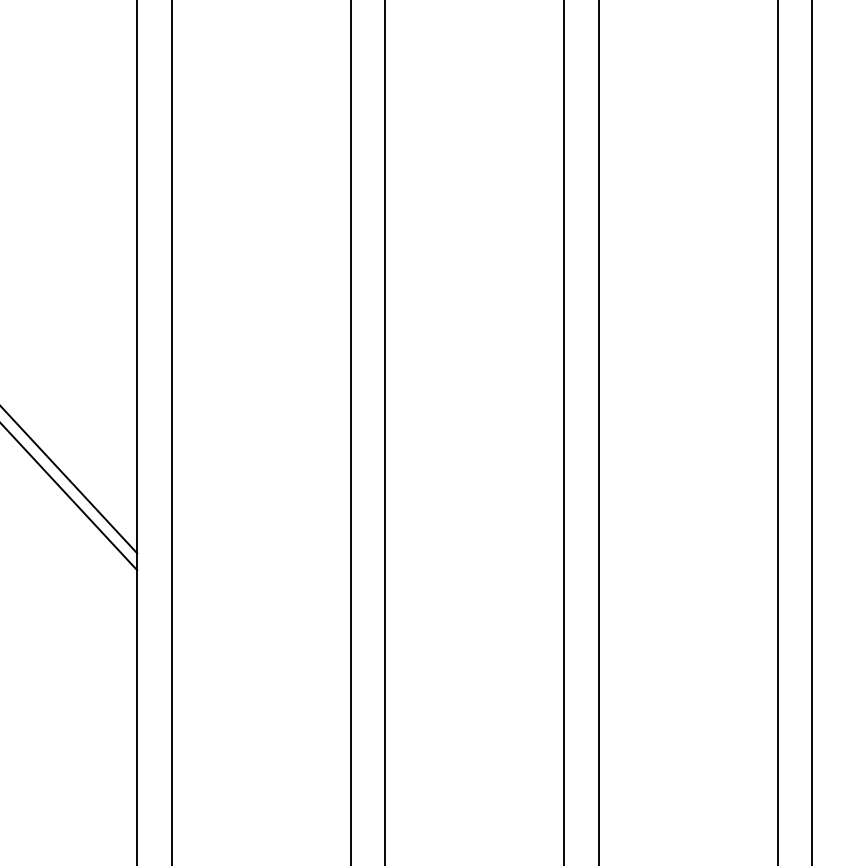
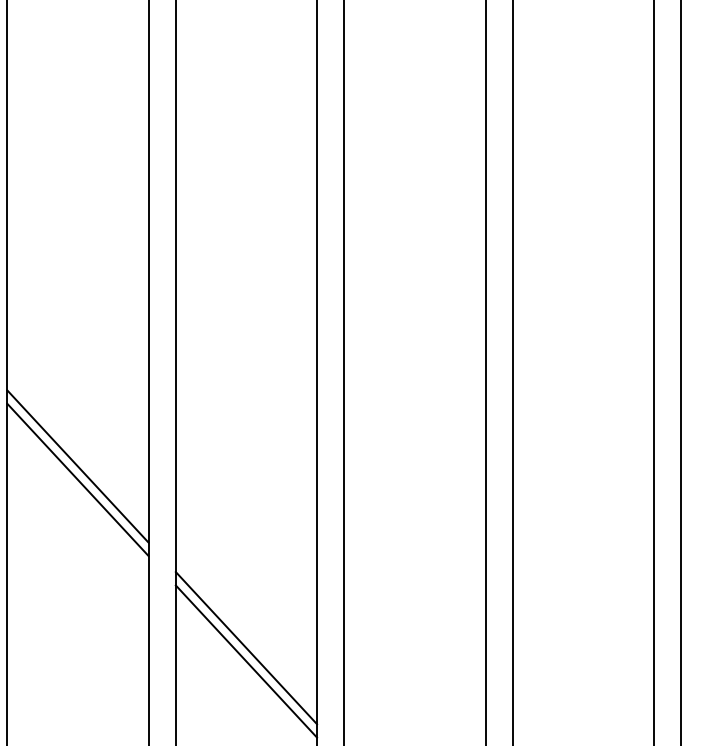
line: (261, 687) -> (246, 648), added
line: (261, 703) -> (246, 661), added

